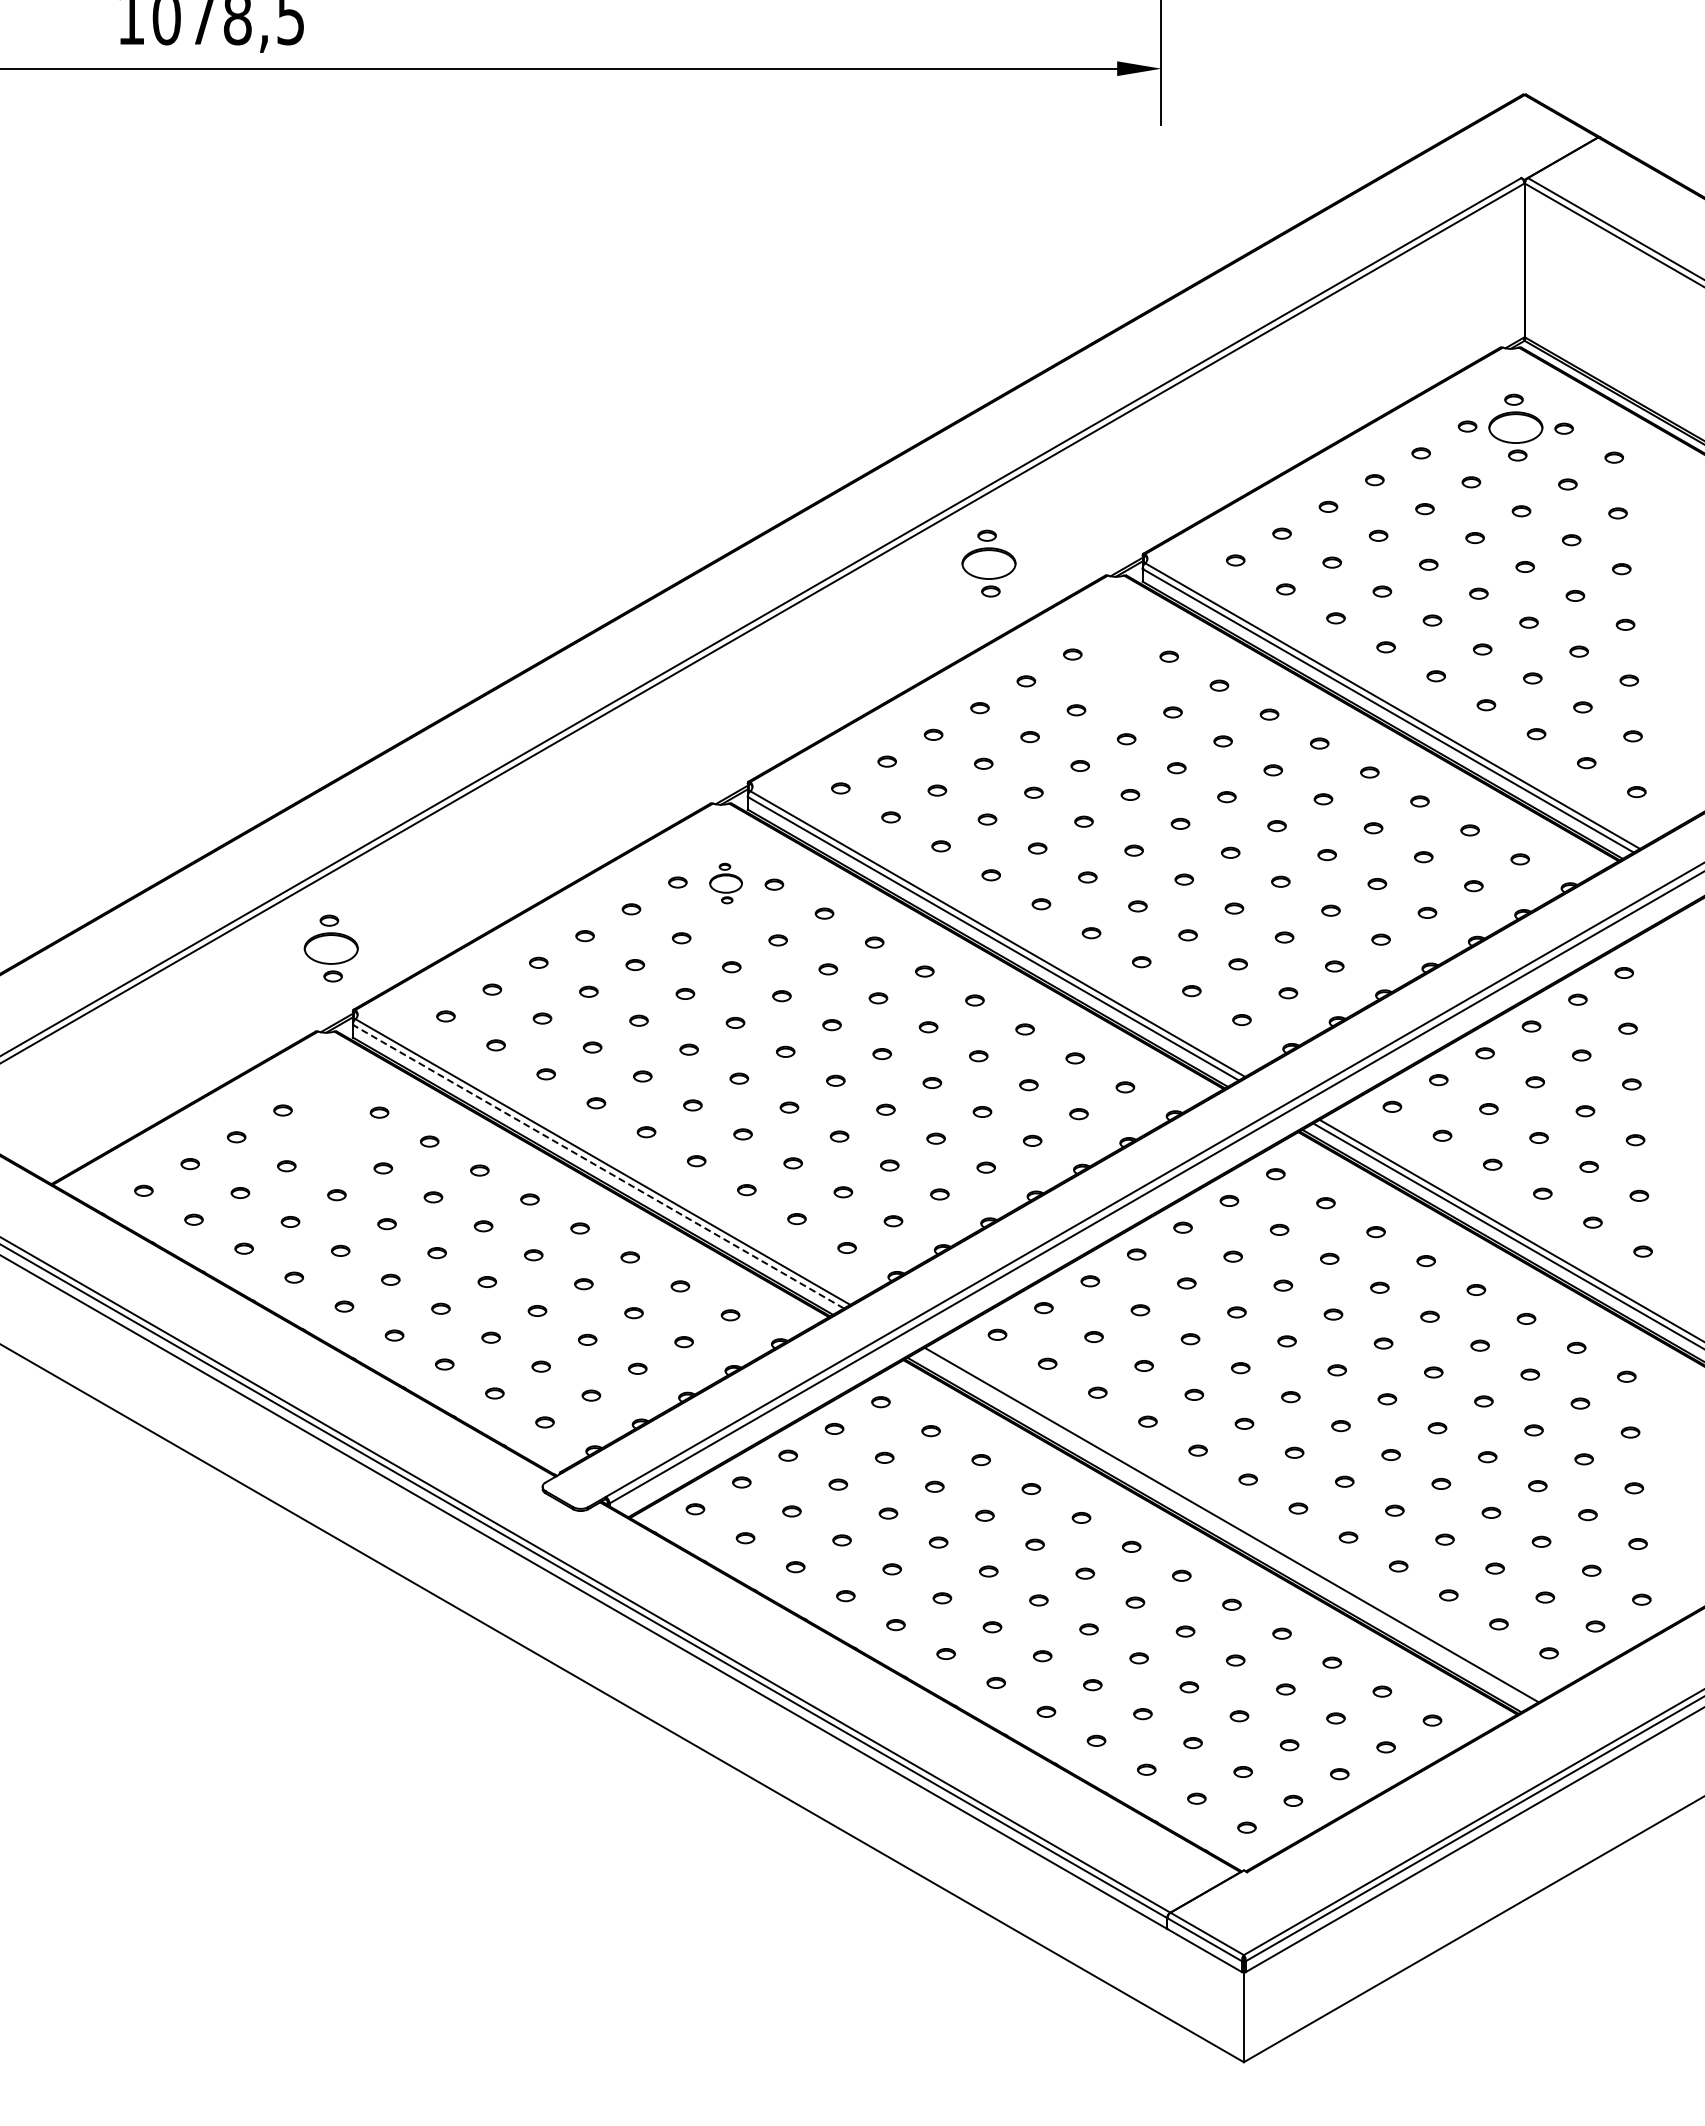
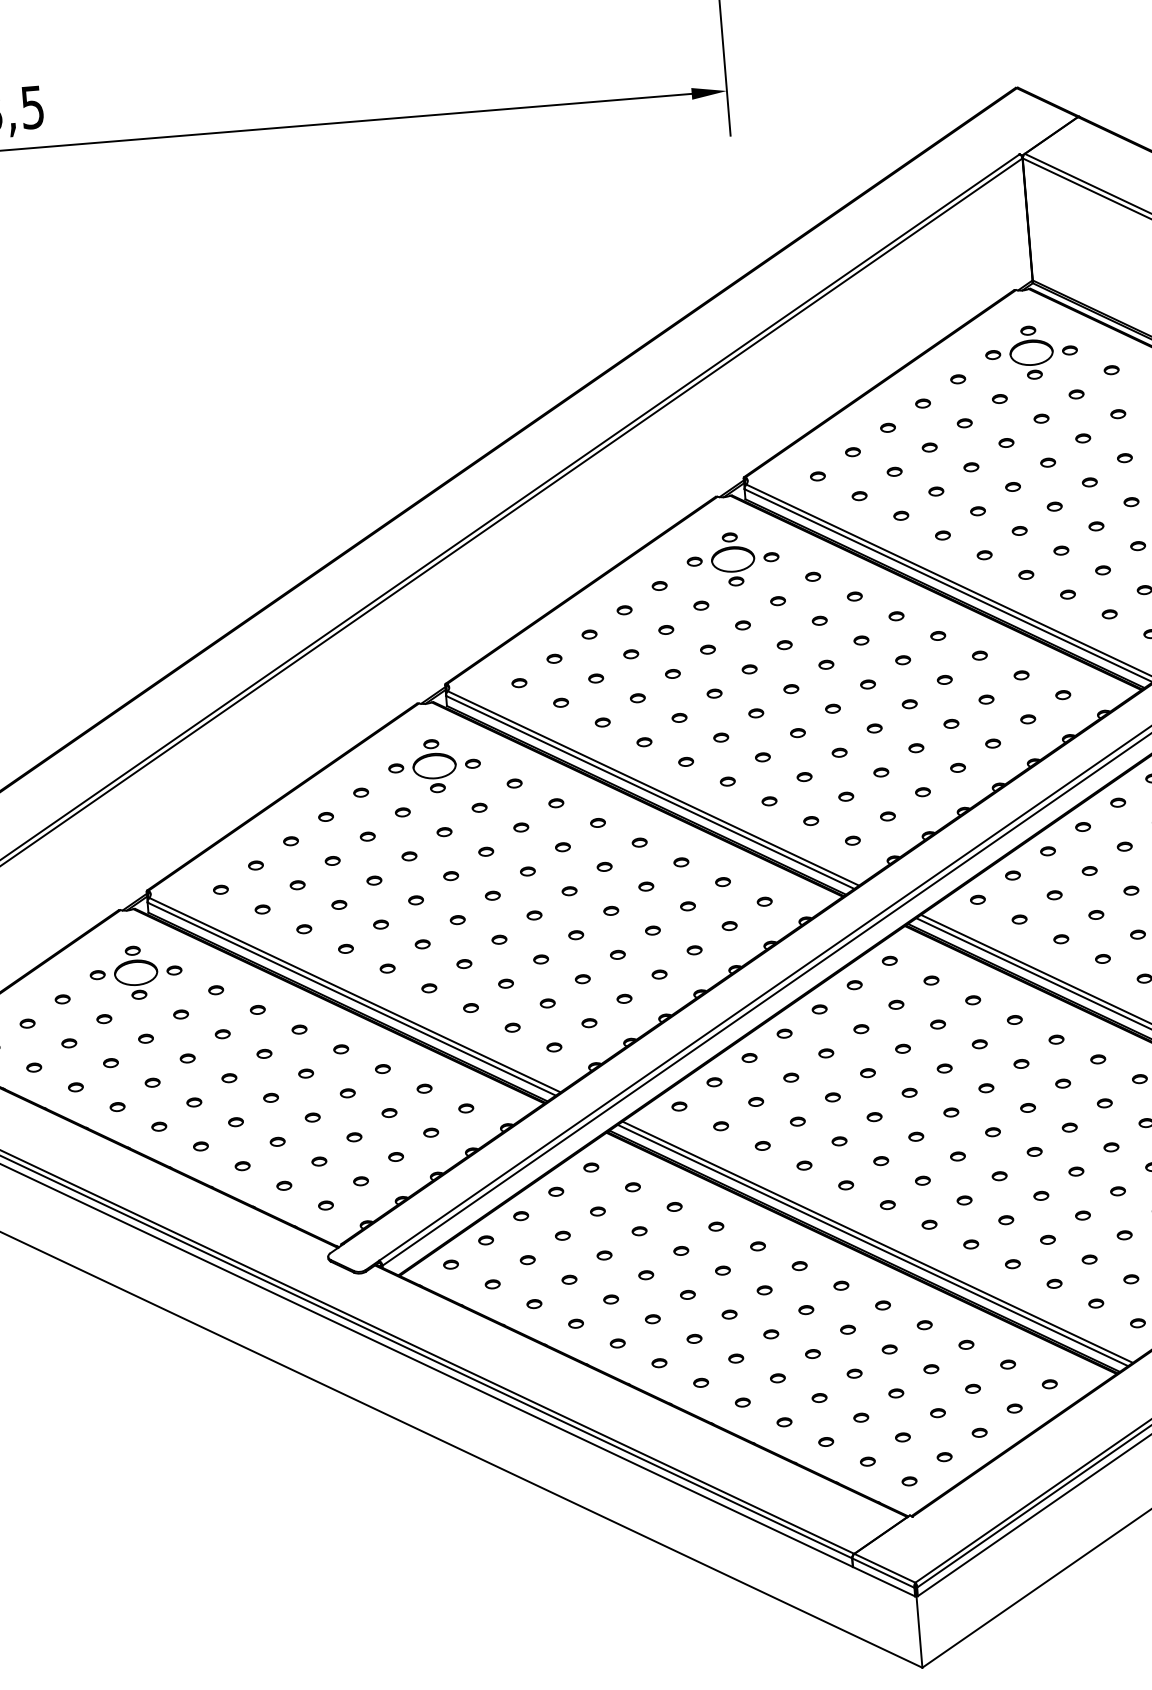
part: (988, 563) -> (732, 559), moved
part: (725, 883) -> (434, 766), size x1.67
part: (330, 948) -> (135, 972), moved
line: (598, 1166) -> (351, 998), dashed -> solid
line: (1225, 1528) -> (872, 1245), added

